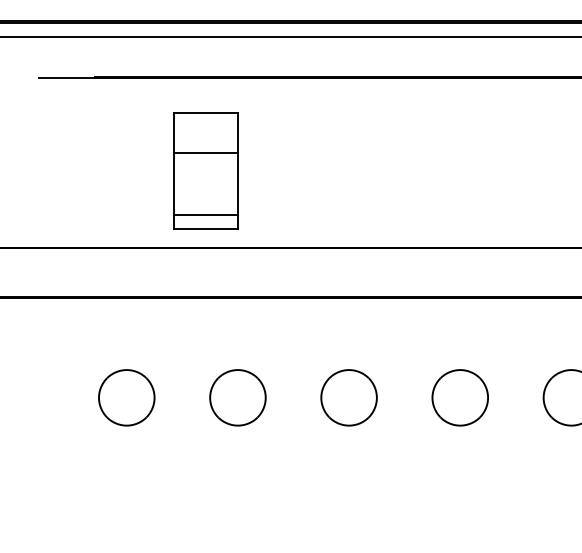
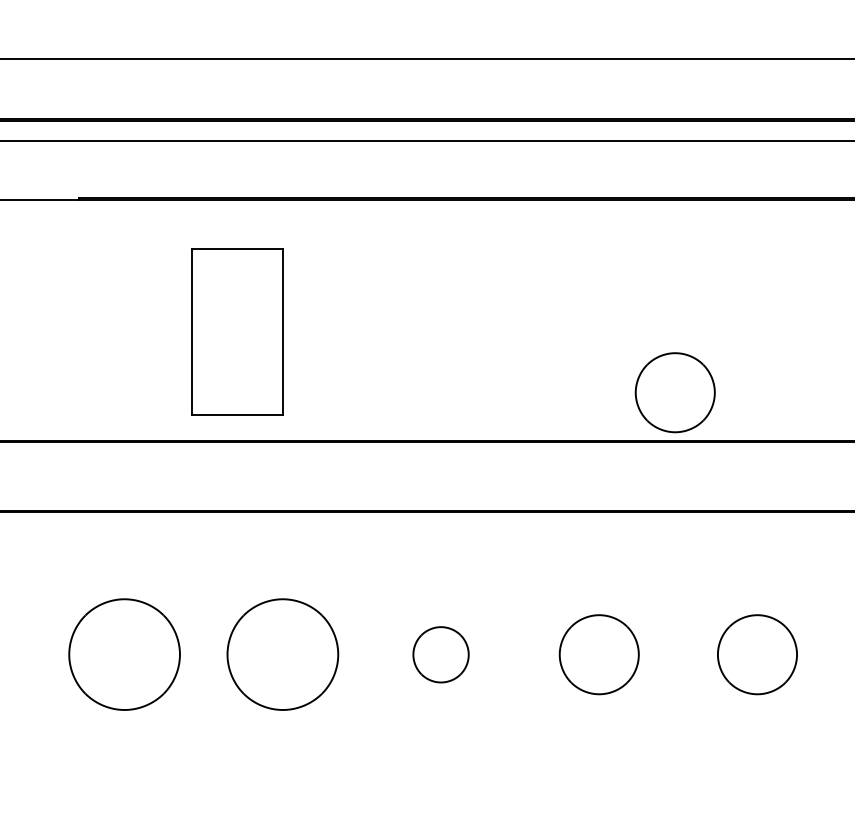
line: (205, 153) -> (236, 306), removed
part: (513, 213) -> (674, 392), added
line: (205, 214) -> (236, 394), removed
part: (126, 397) -> (124, 654), size x1.4
part: (237, 397) -> (282, 654), size x1.4
part: (348, 397) -> (440, 654), size x0.7

